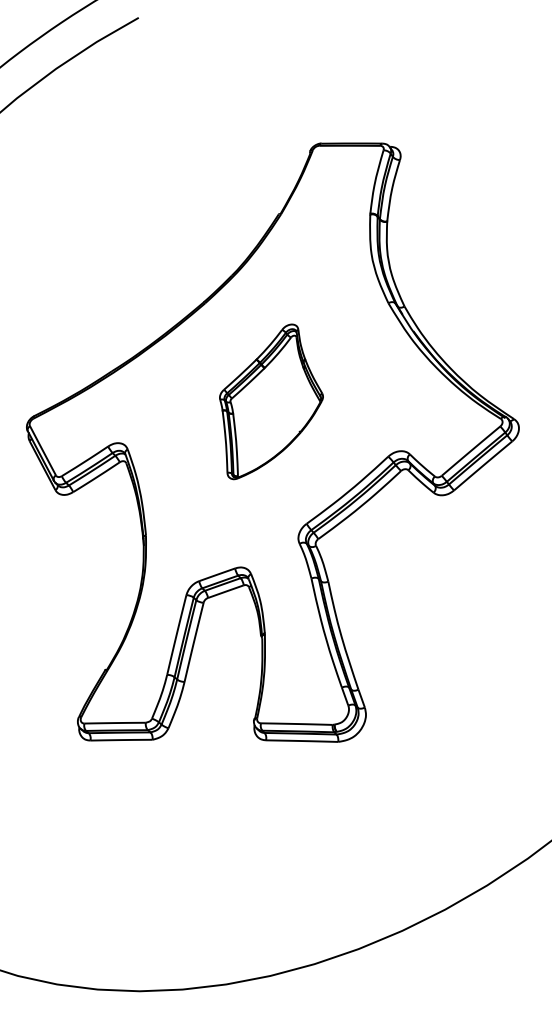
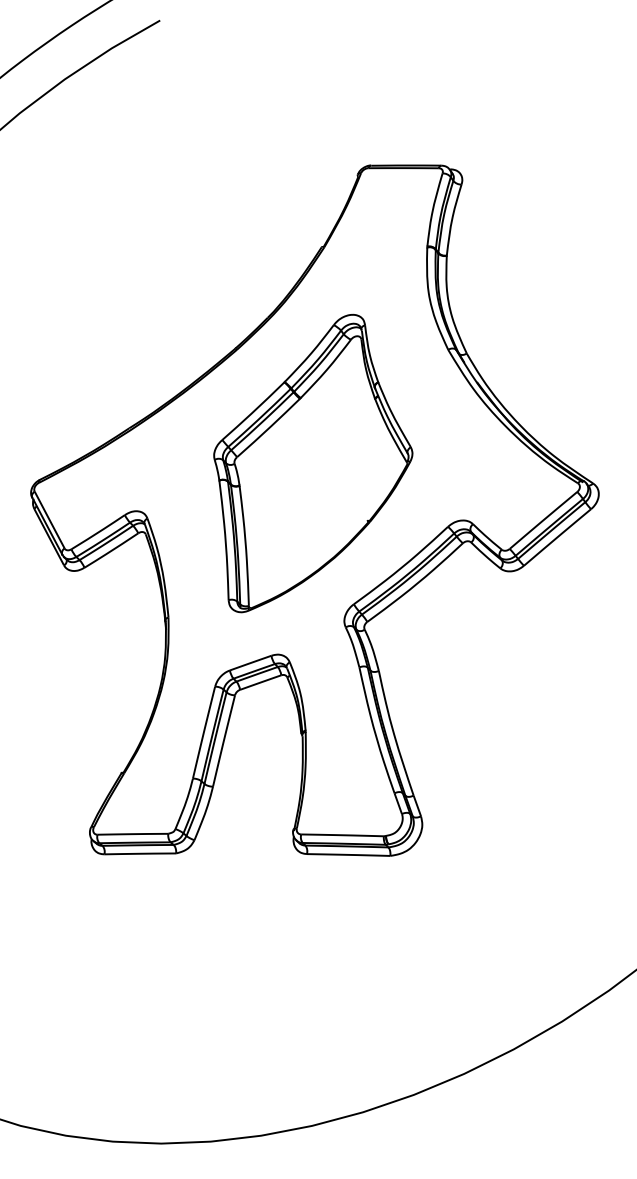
part: (271, 401) -> (313, 463), size x1.67

